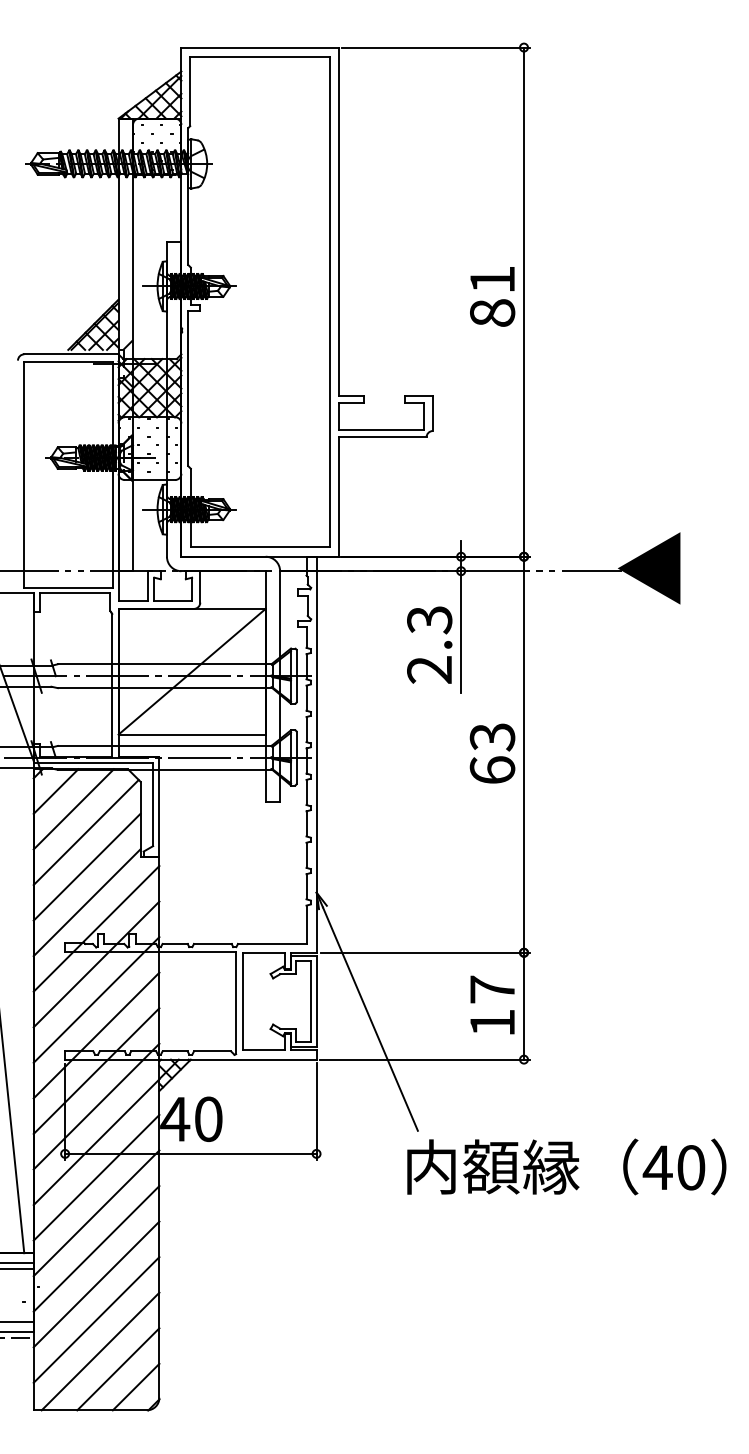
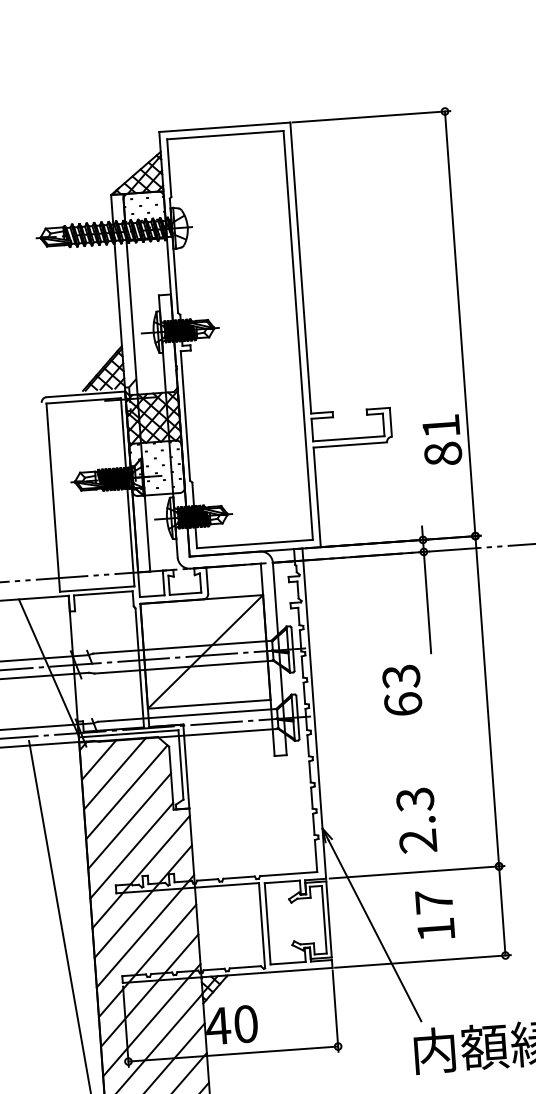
text: (492, 296) -> (442, 440), moved
text: (429, 644) -> (416, 820), moved
text: (492, 753) -> (402, 690), moved
text: (492, 1004) -> (435, 914), moved

